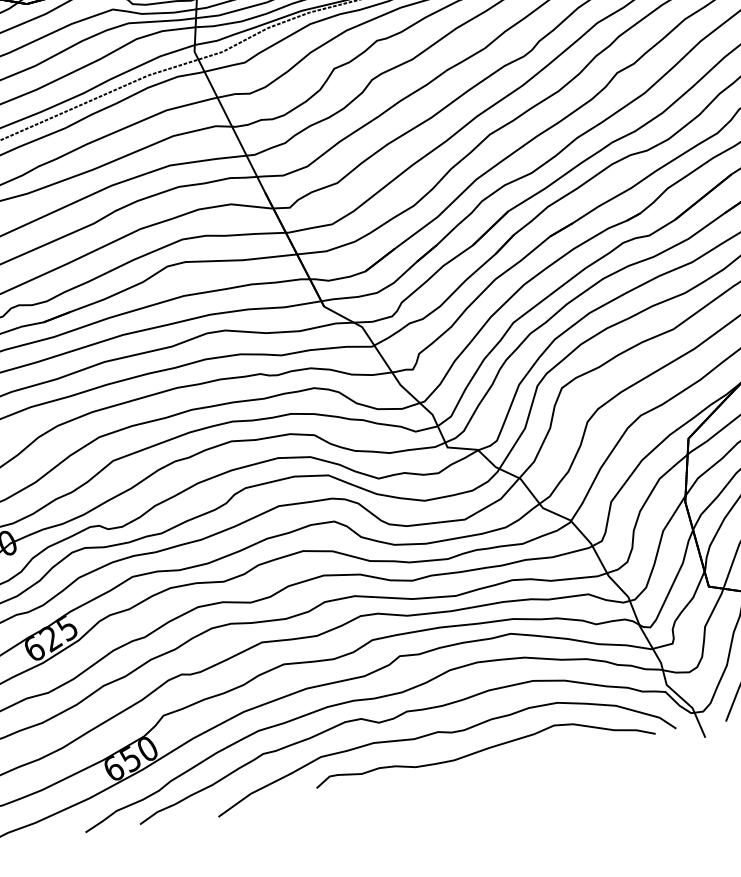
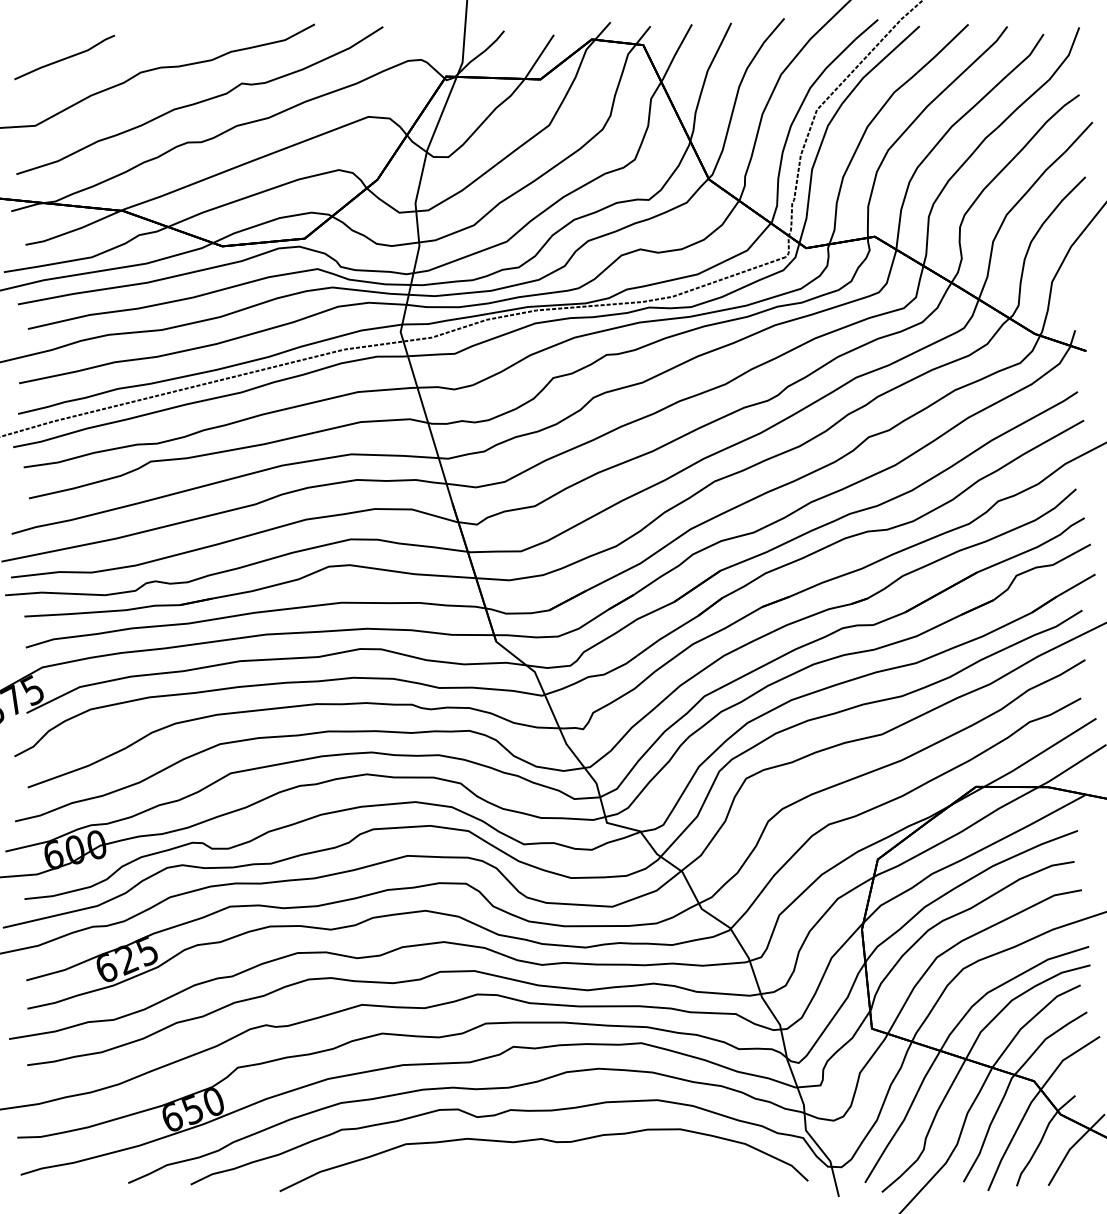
curve: (484, 750) -> (589, 1168), removed

